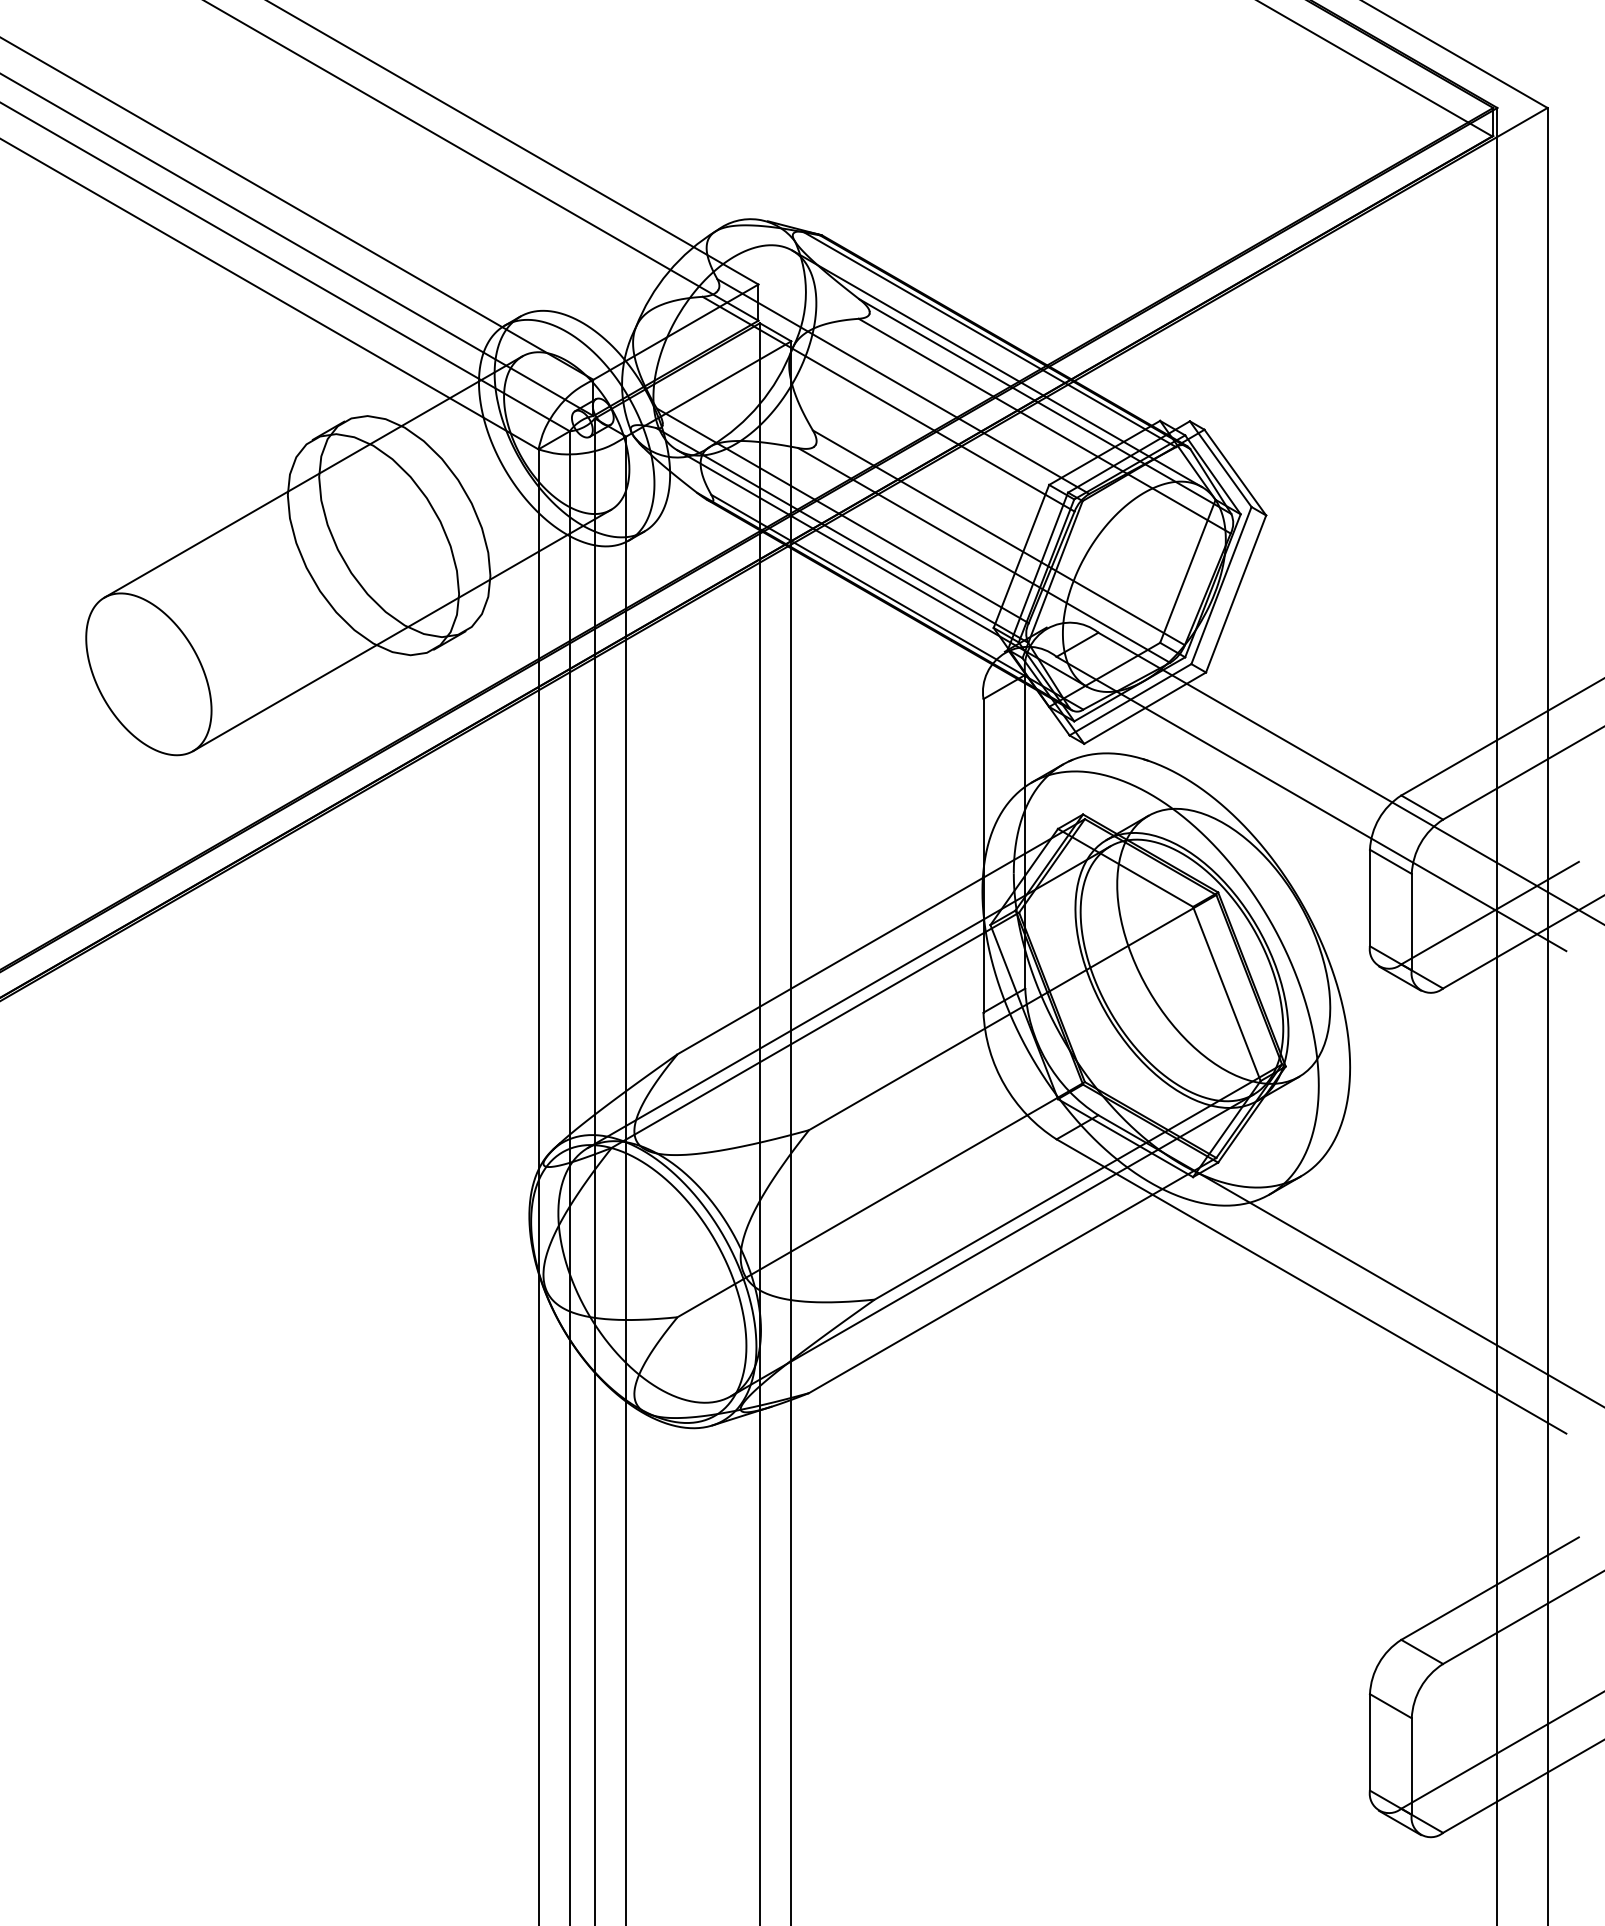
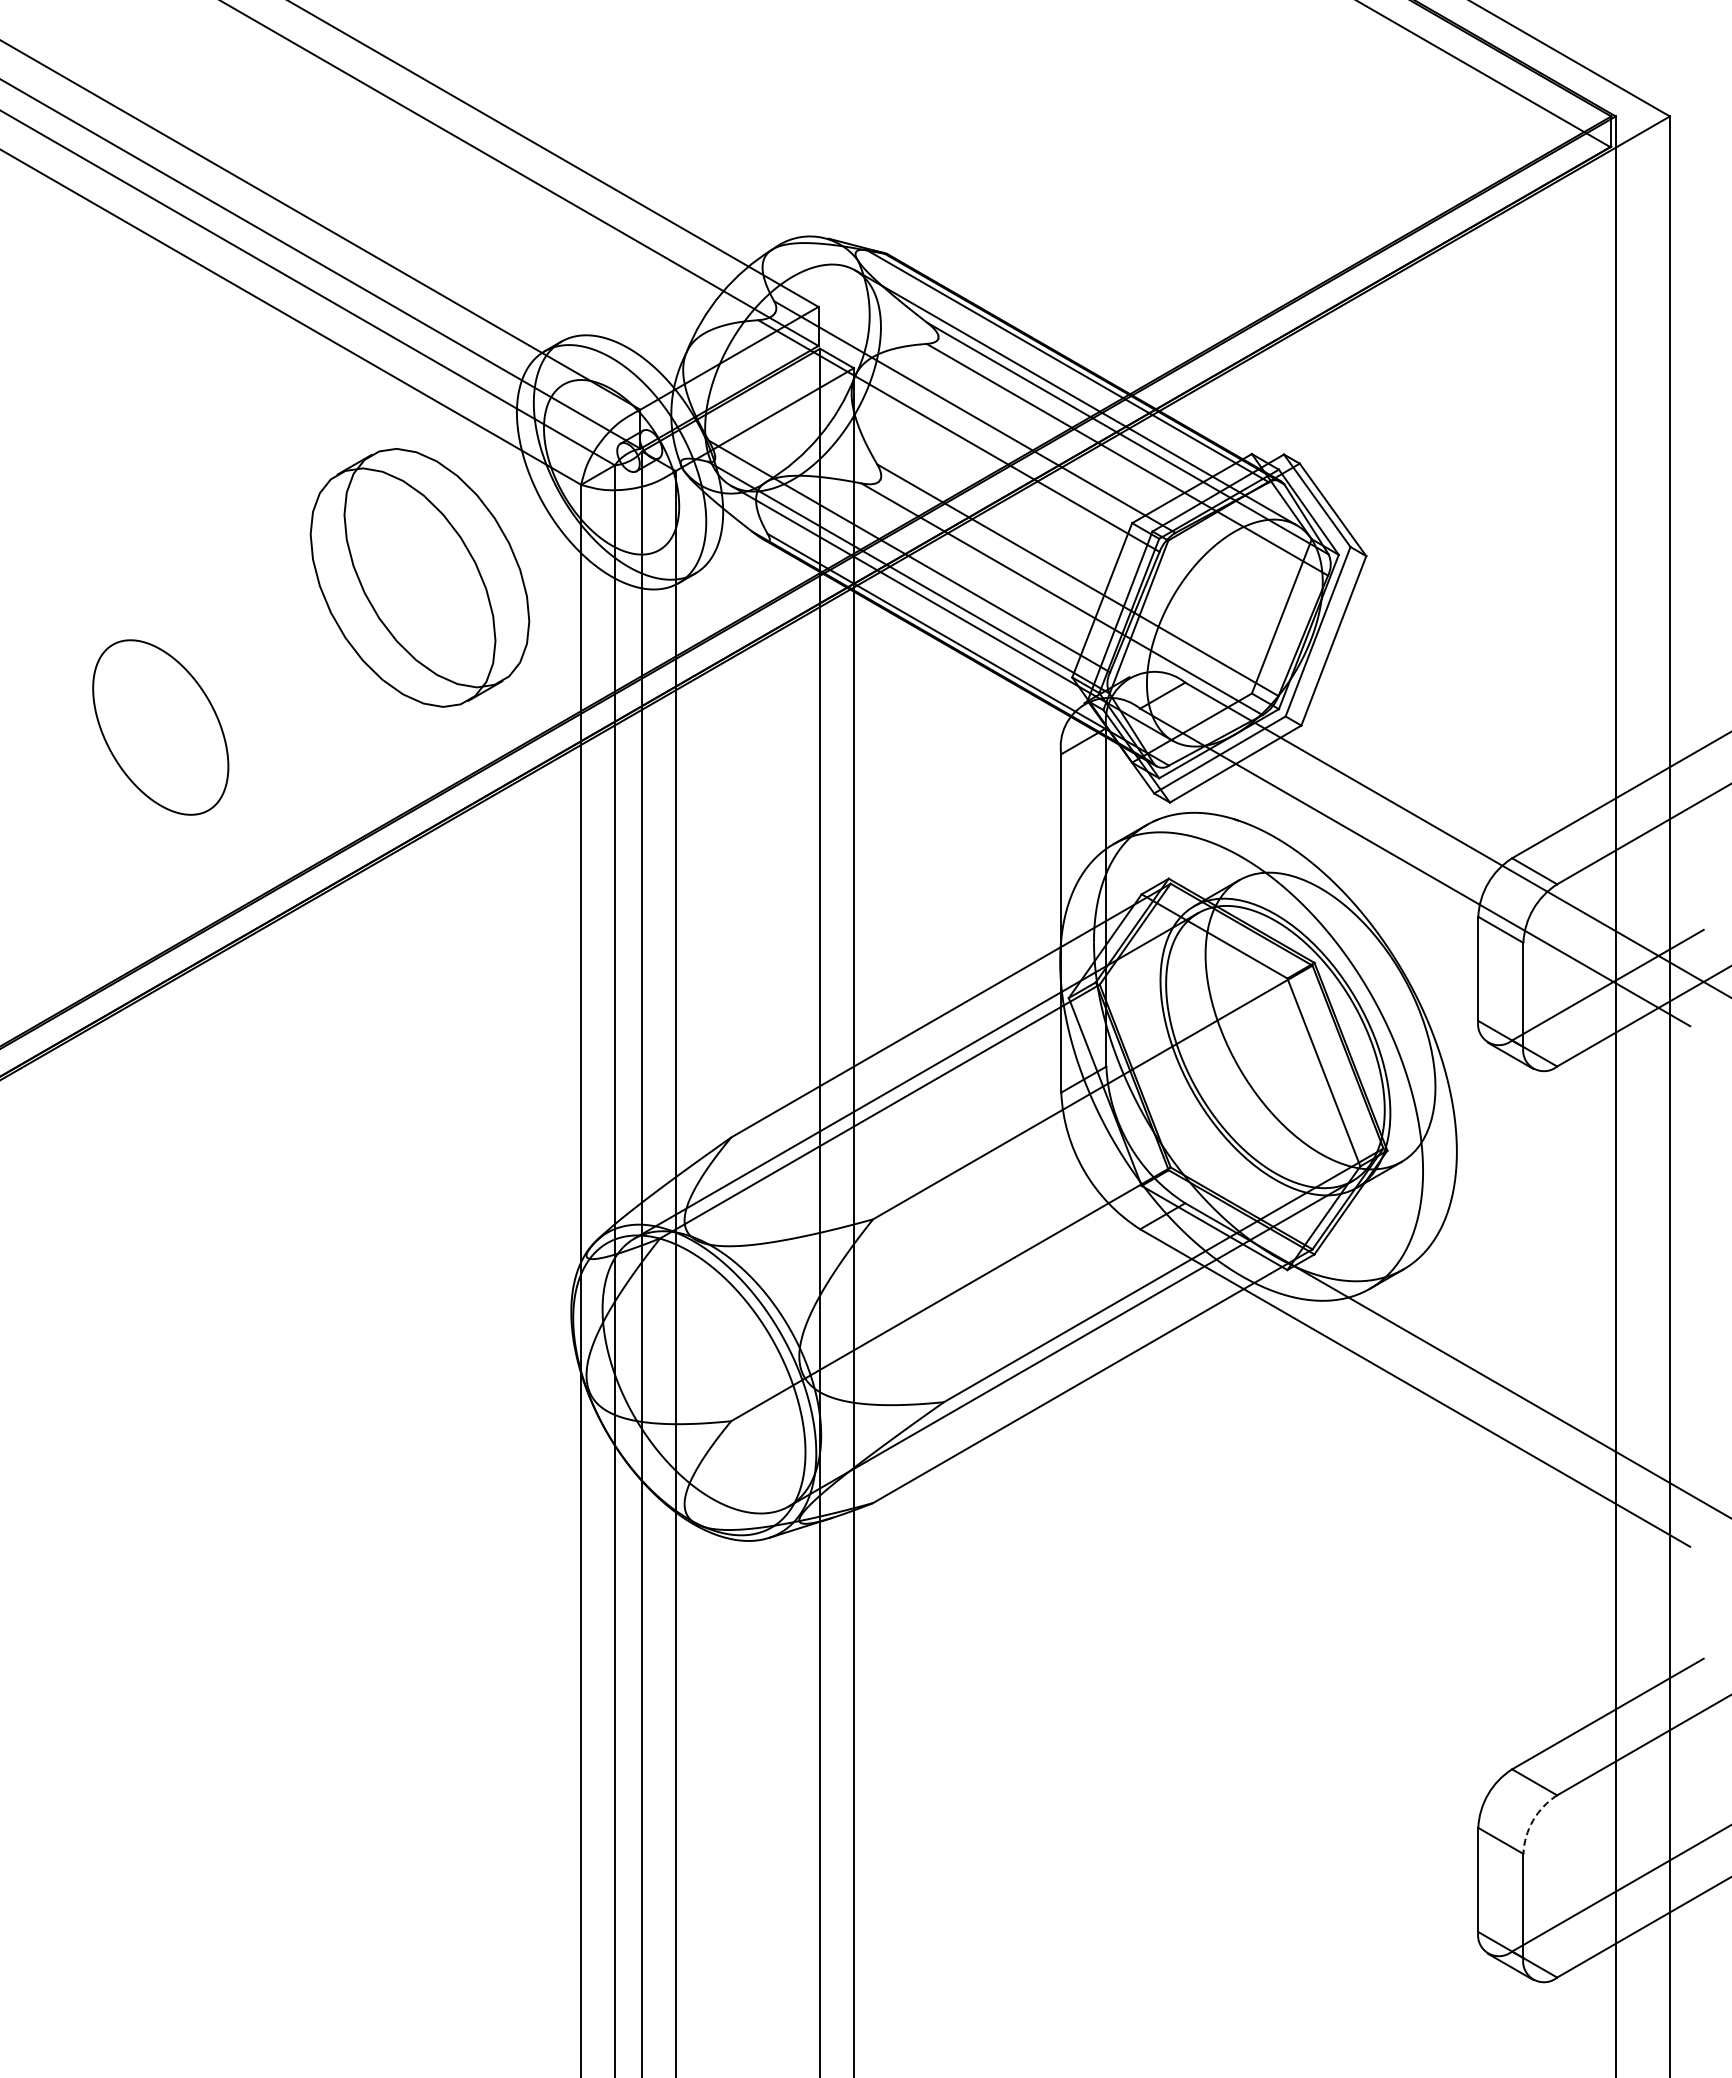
line: (312, 476) -> (337, 514), removed
line: (401, 630) -> (433, 680), removed
arc: (1421, 1687) -> (1533, 1820), solid -> dashed

